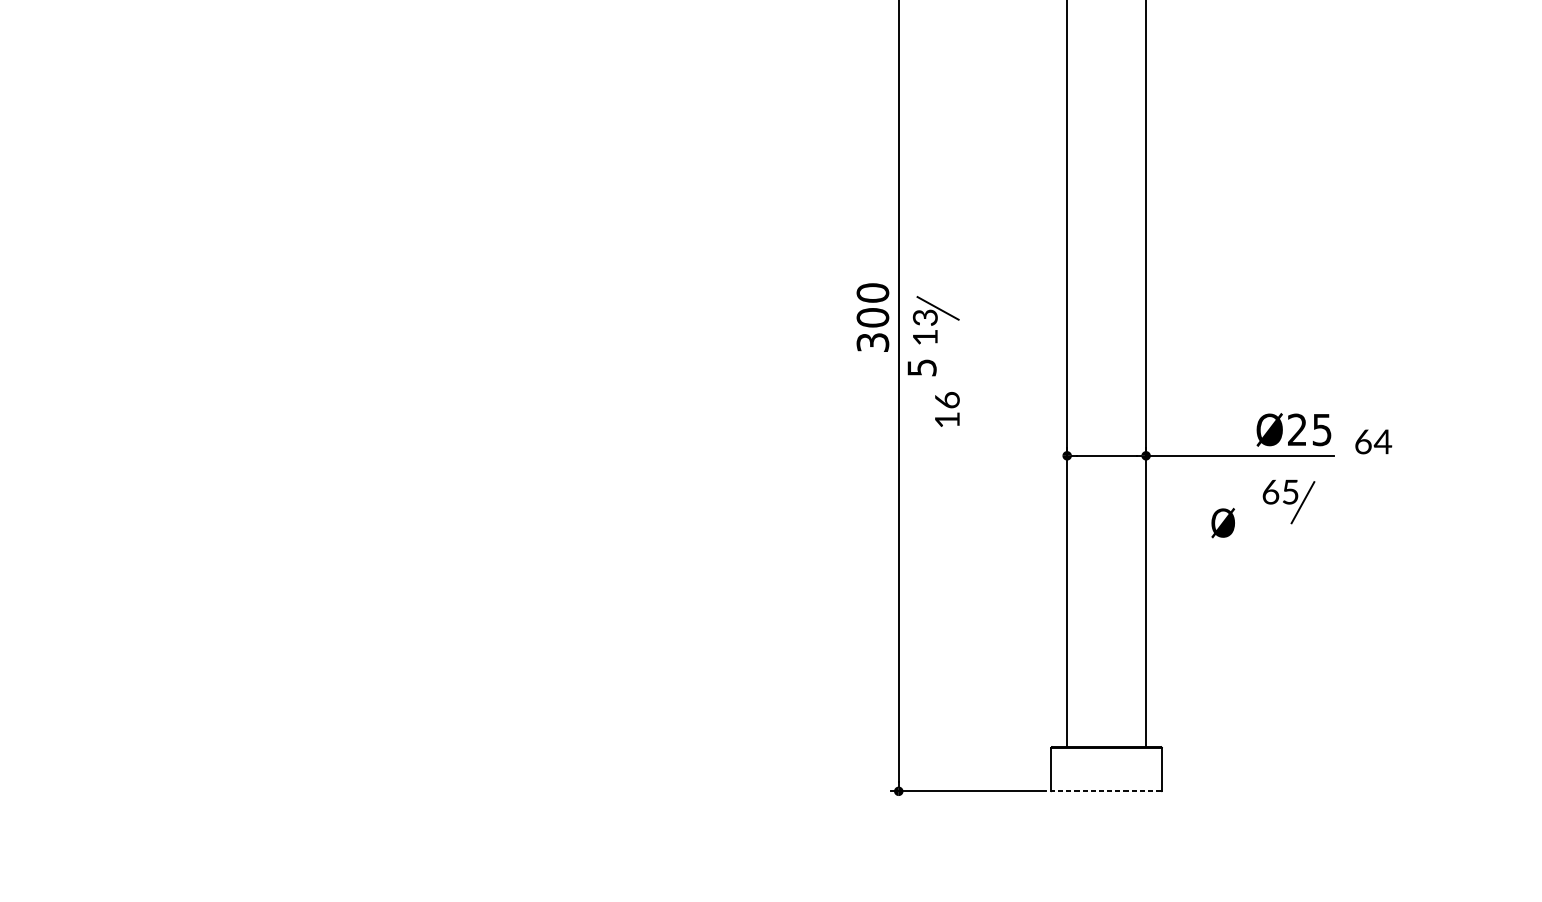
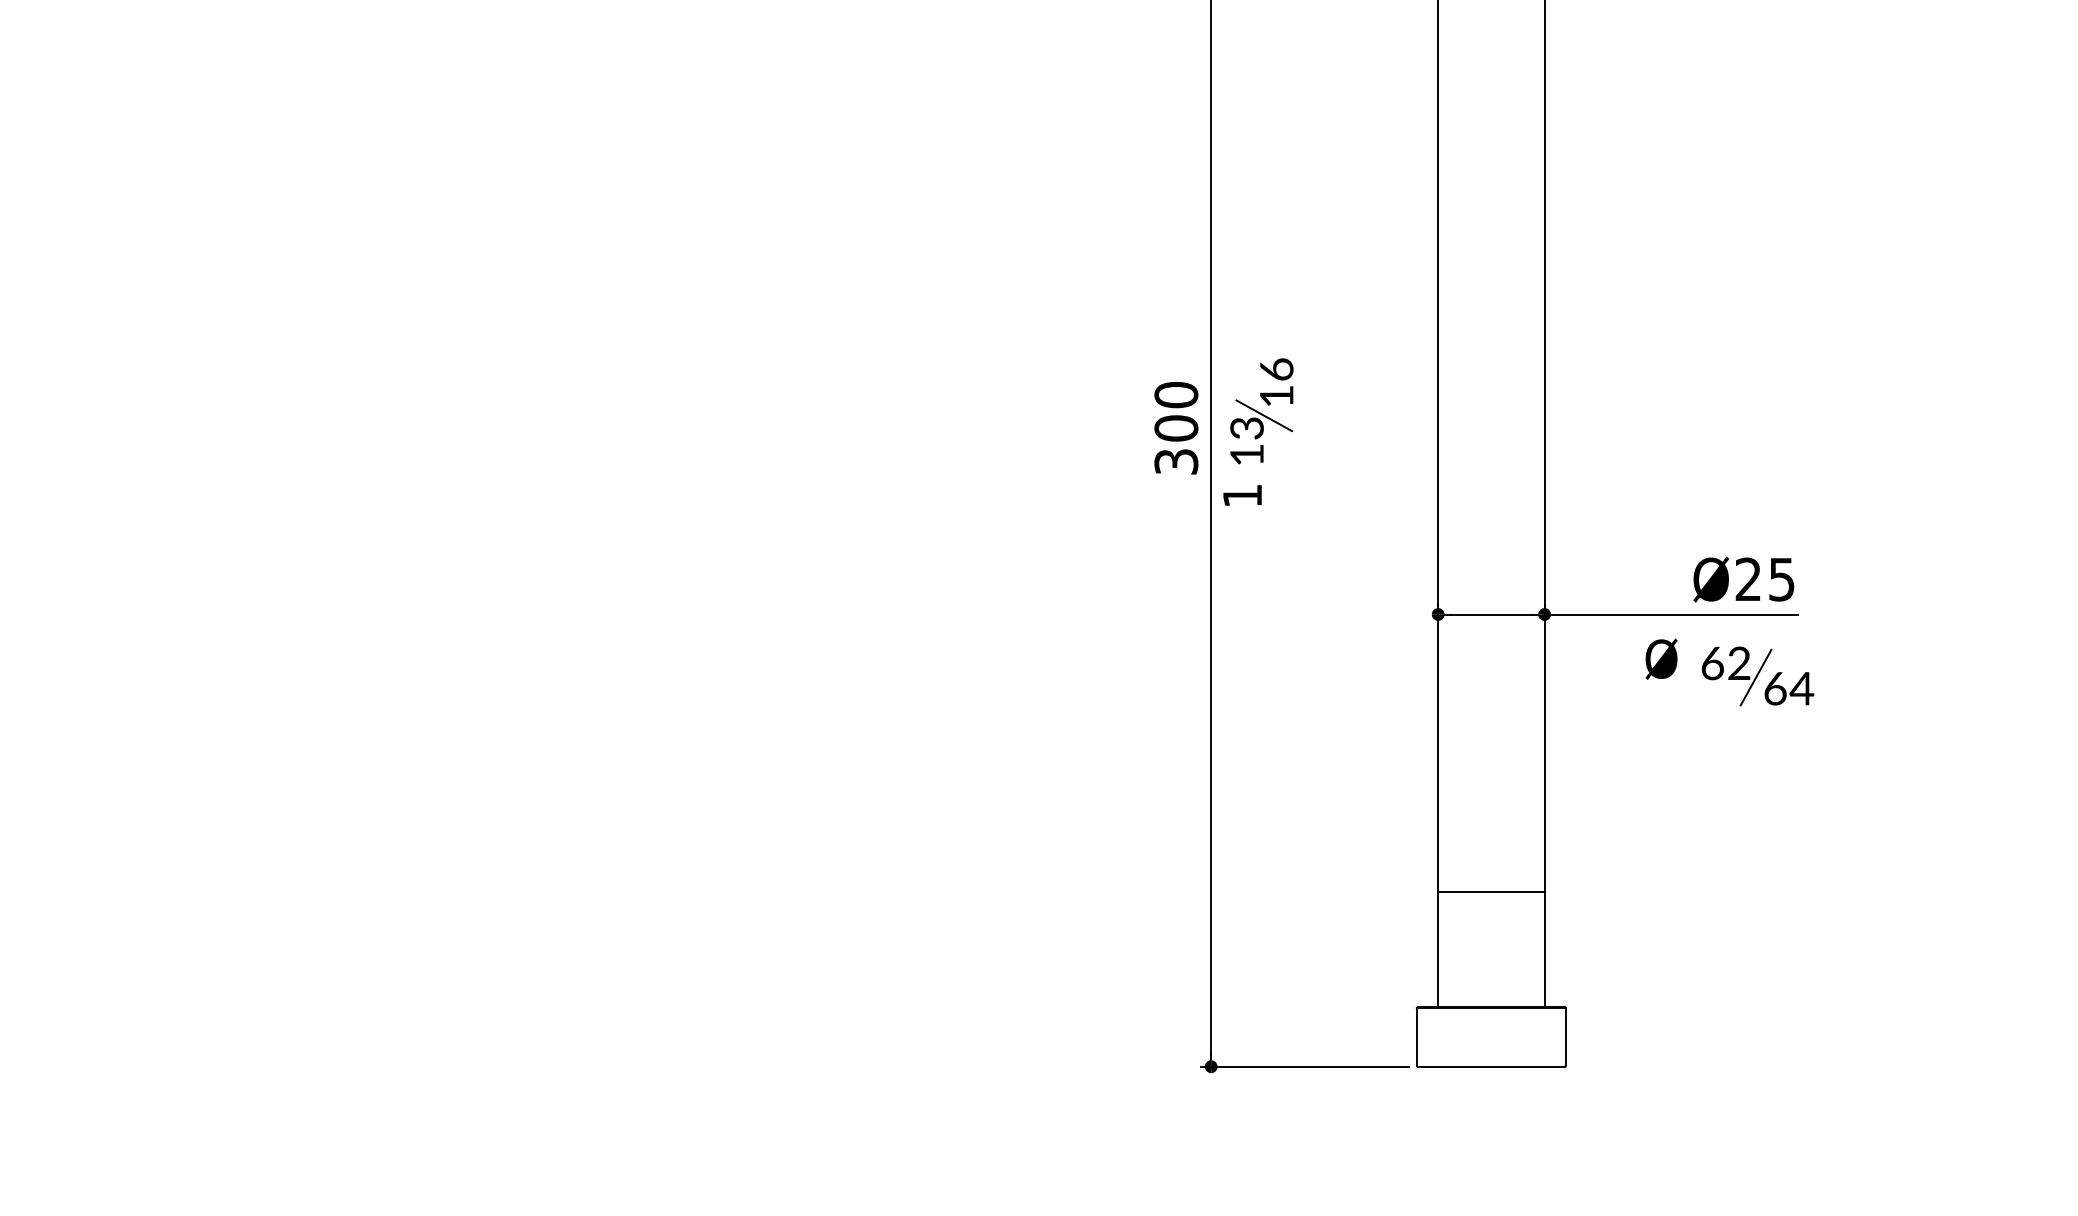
text: (921, 368) -> (1242, 496), 5 -> 1
text: (947, 409) -> (1276, 381), moved
text: (1373, 441) -> (1789, 688), moved
text: (1290, 492) -> (1739, 663), 65 -> 62
text: (1223, 522) -> (1661, 658), moved
line: (1106, 662) -> (1491, 892), added
line: (1106, 791) -> (1491, 1066), dashed -> solid

